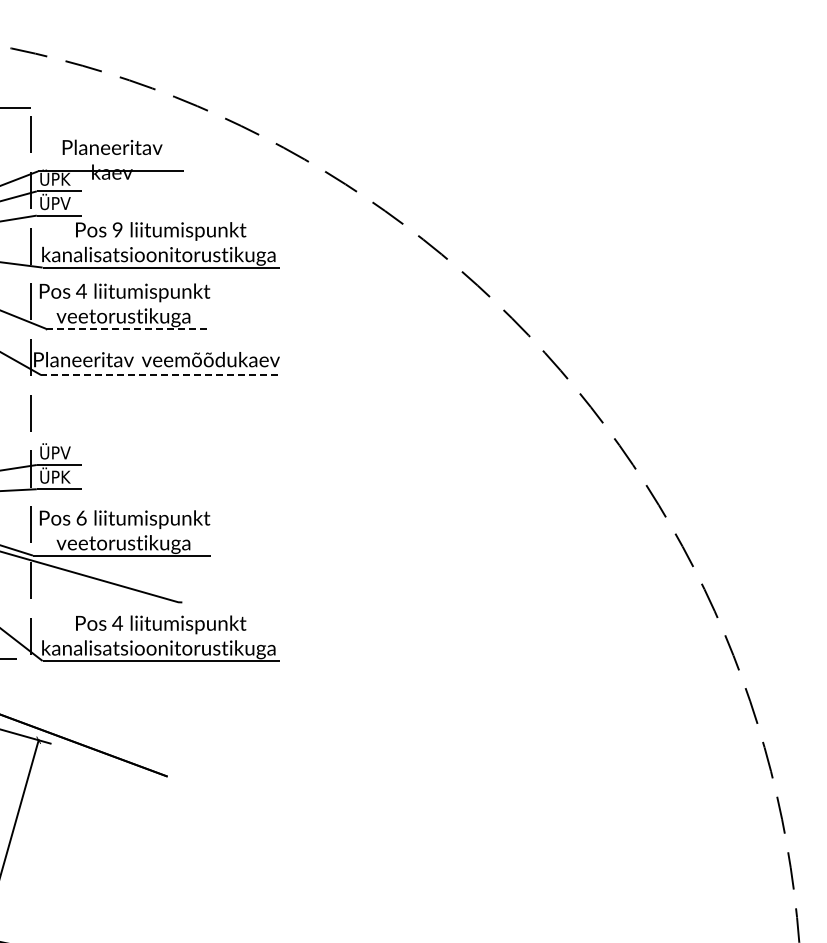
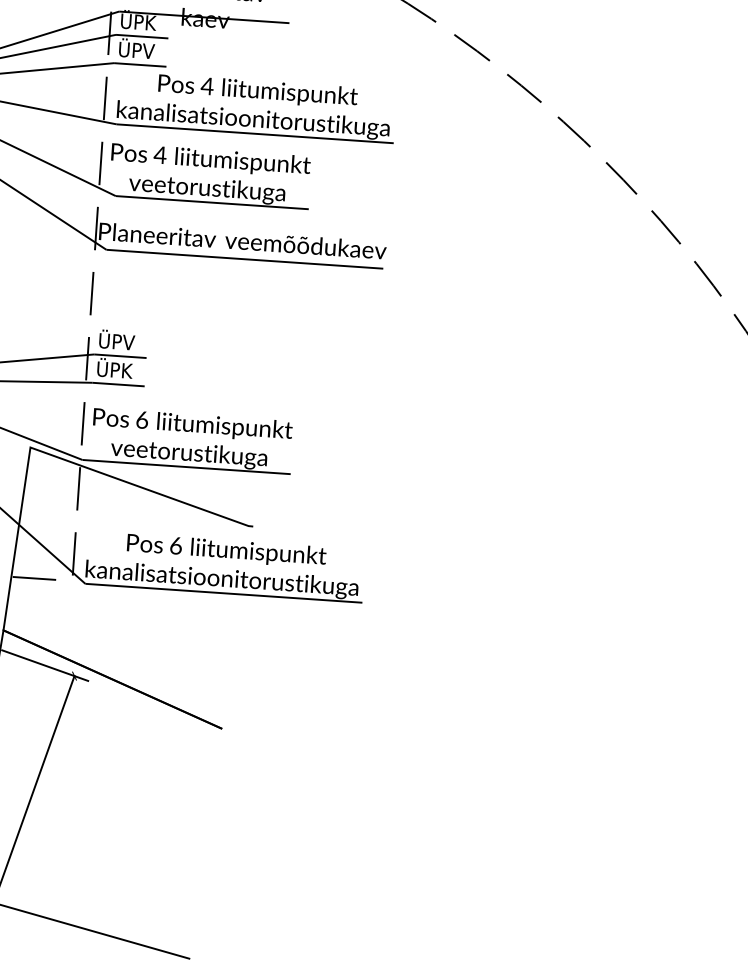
text: (117, 229) -> (207, 85), 9 -> 4
line: (128, 328) -> (212, 202), dashed -> solid
line: (159, 375) -> (244, 259), dashed -> solid
text: (117, 623) -> (175, 546), 4 -> 6

